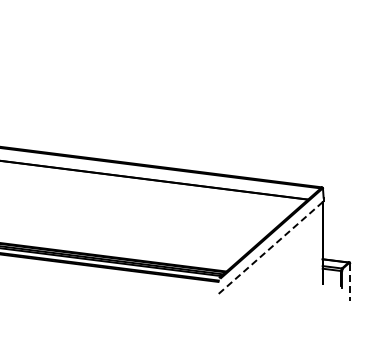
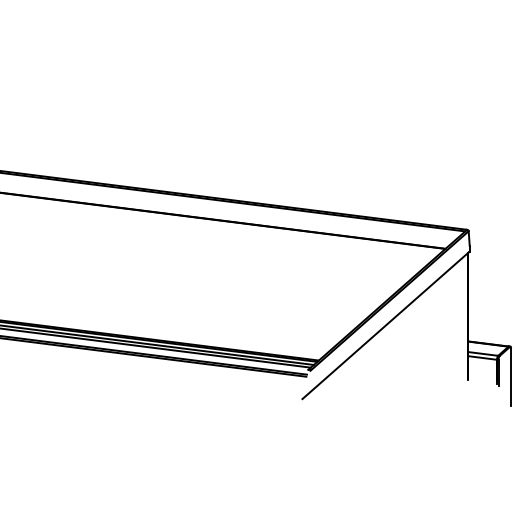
line: (269, 249) -> (385, 326), dashed -> solid
line: (350, 282) -> (511, 377), dashed -> solid

